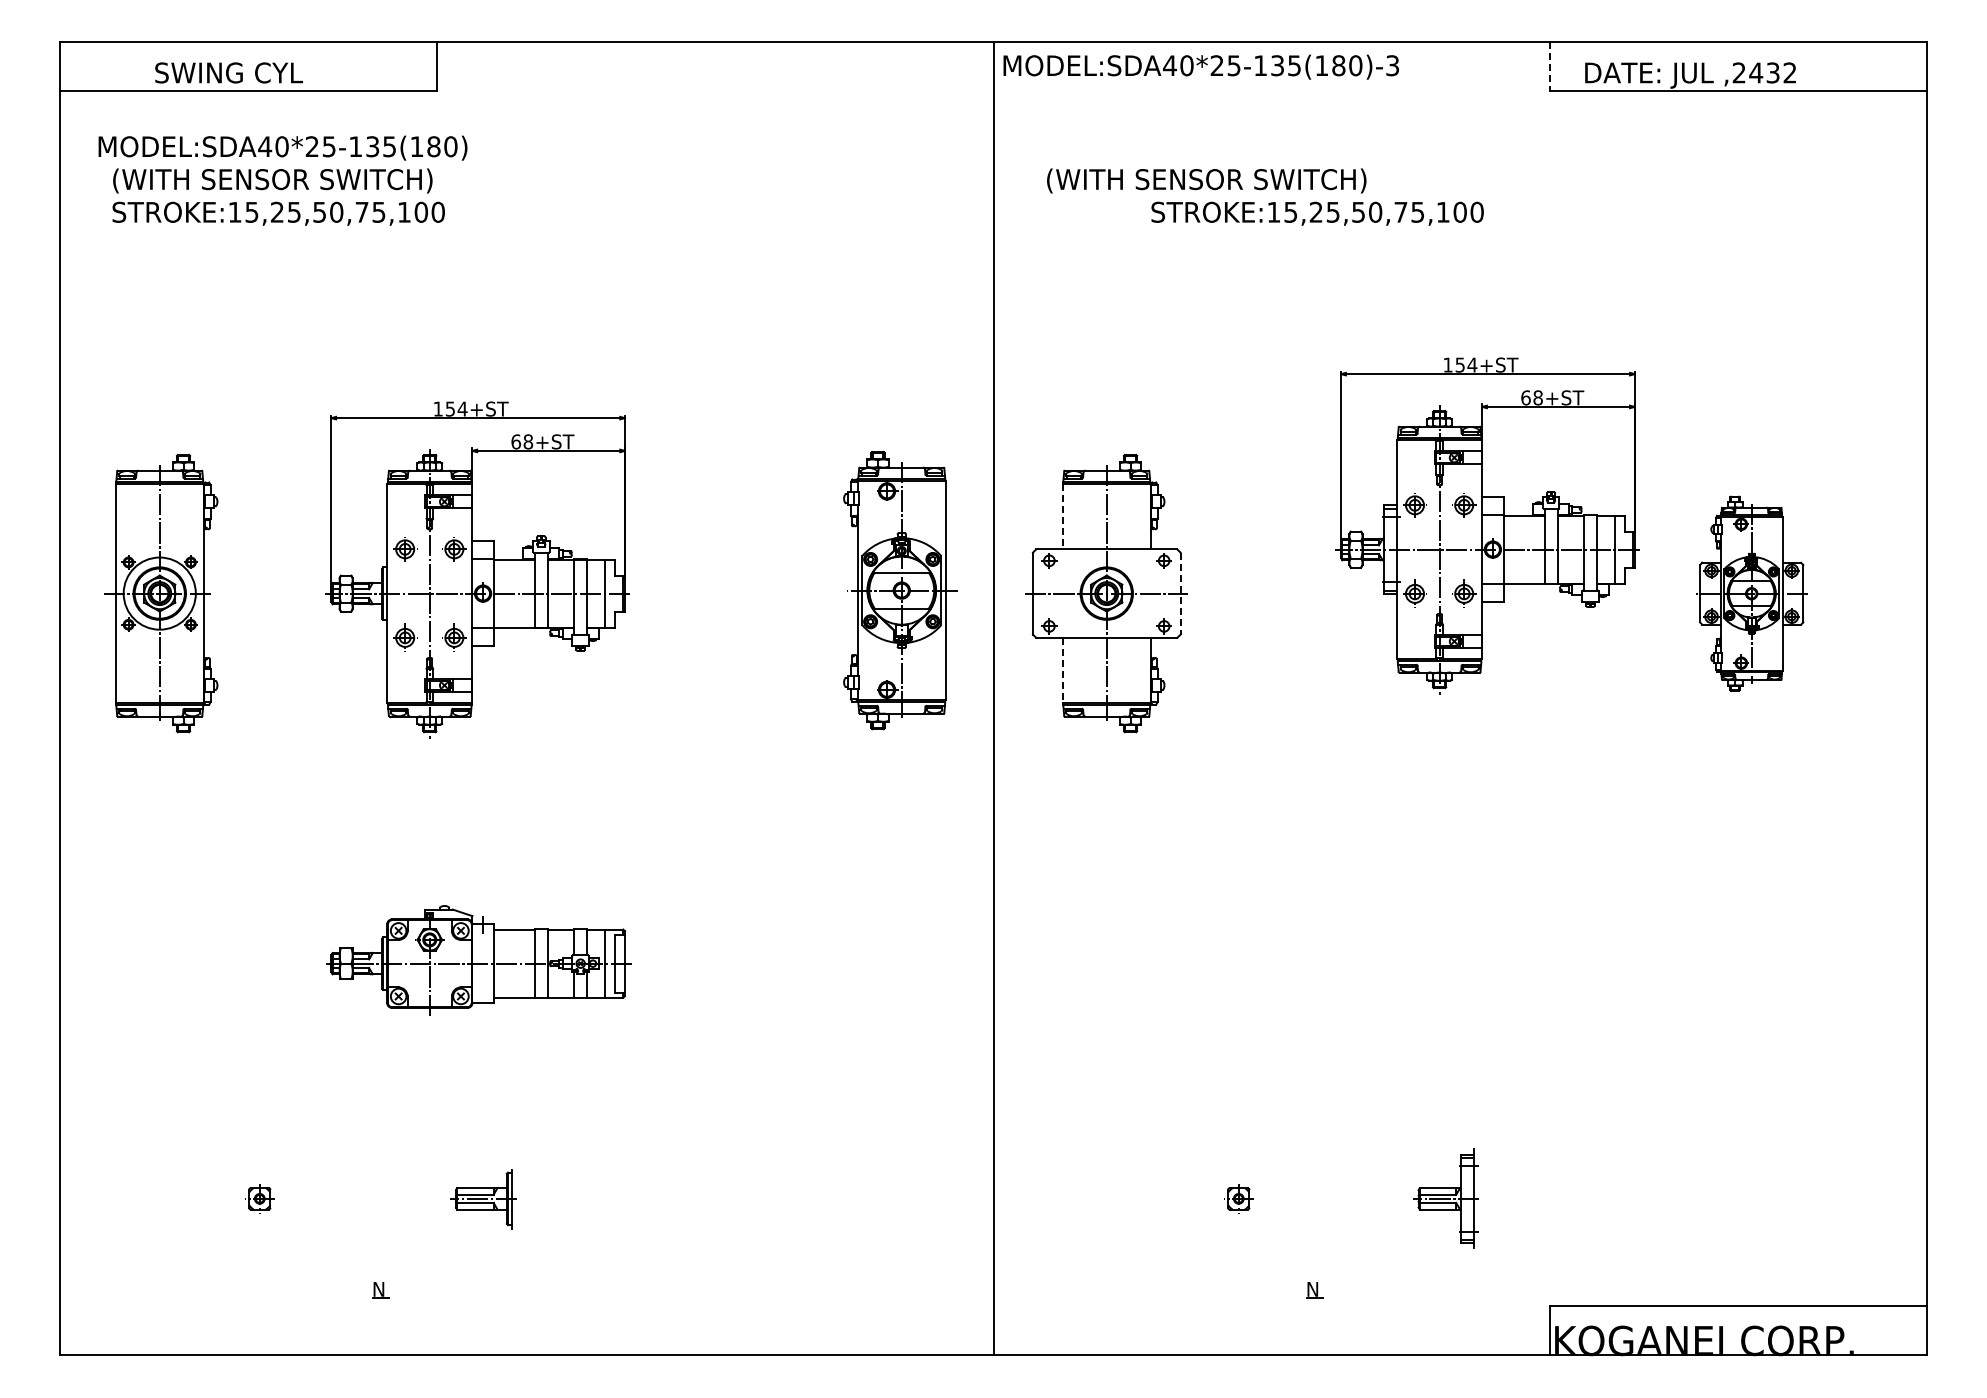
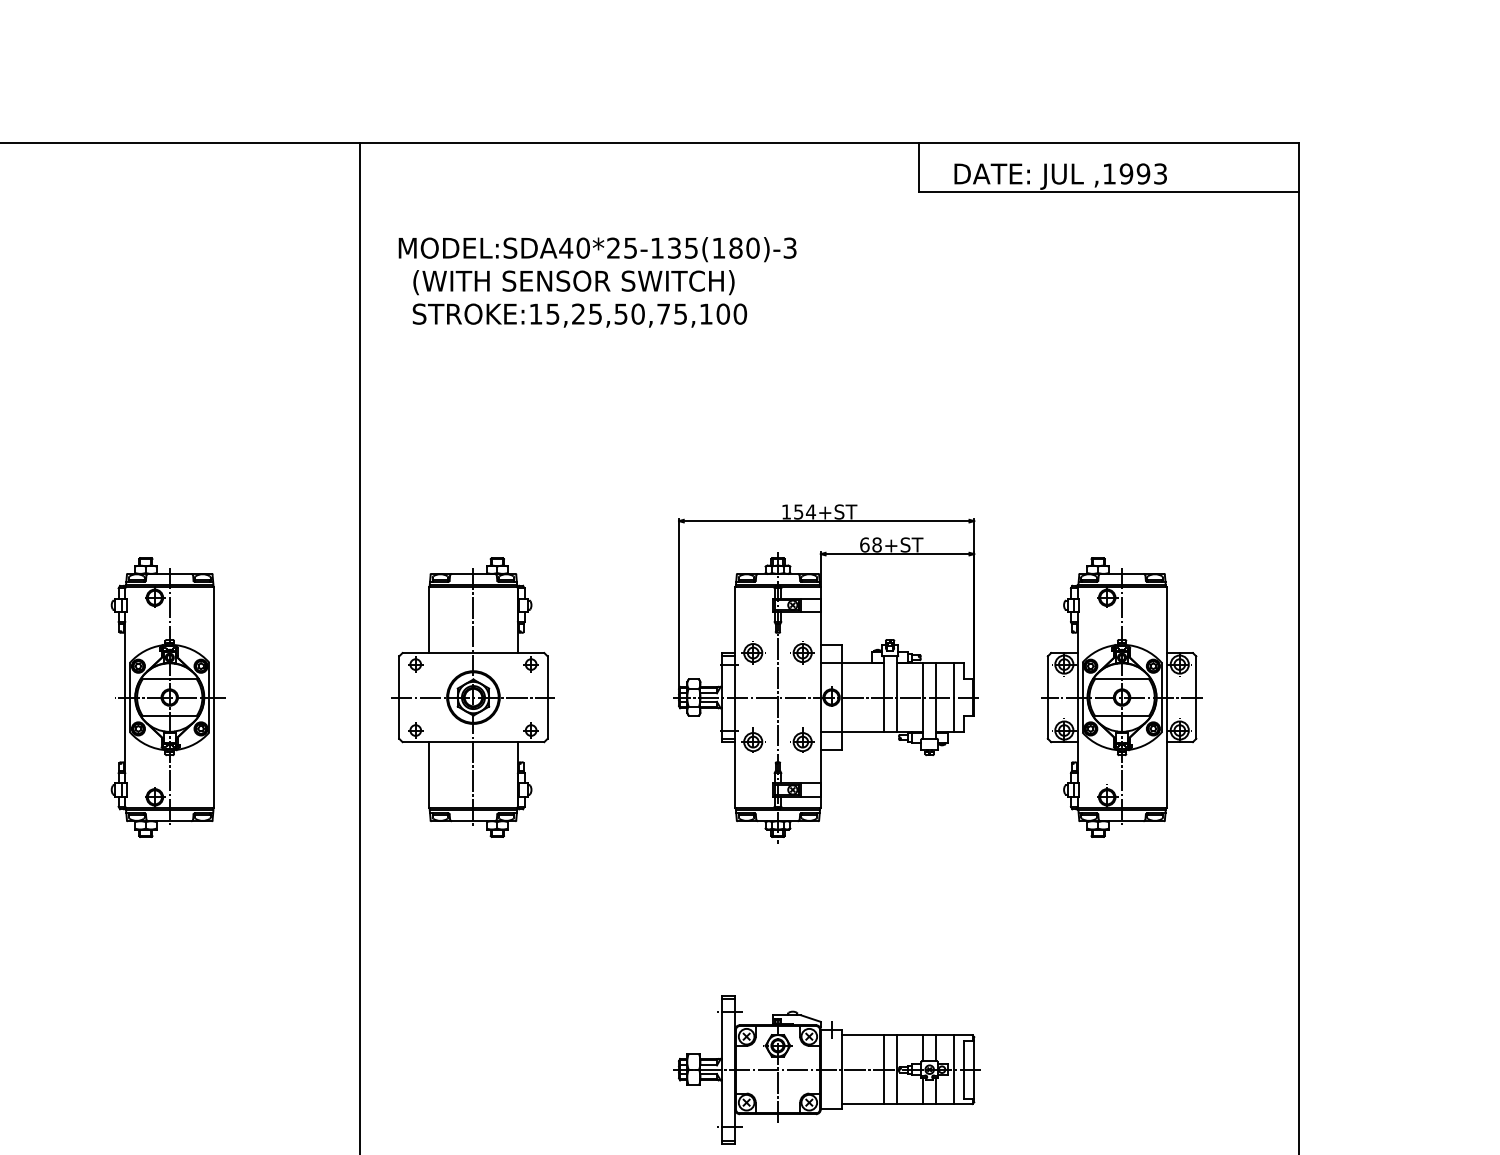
text: (1200, 66) -> (596, 248), moved
line: (1550, 66) -> (919, 167), dashed -> solid
text: (1764, 72) -> (1134, 173), ,2432 -> ,1993
text: (1317, 213) -> (579, 315), moved
line: (1062, 516) -> (428, 620), dashed -> solid
part: (1487, 525) -> (826, 673), moved
part: (900, 590) -> (168, 697), moved
line: (1180, 593) -> (547, 697), dashed -> solid
part: (1751, 593) -> (1121, 697), size x1.43
line: (1062, 670) -> (428, 774), dashed -> solid
part: (1458, 963) -> (827, 1069), added

